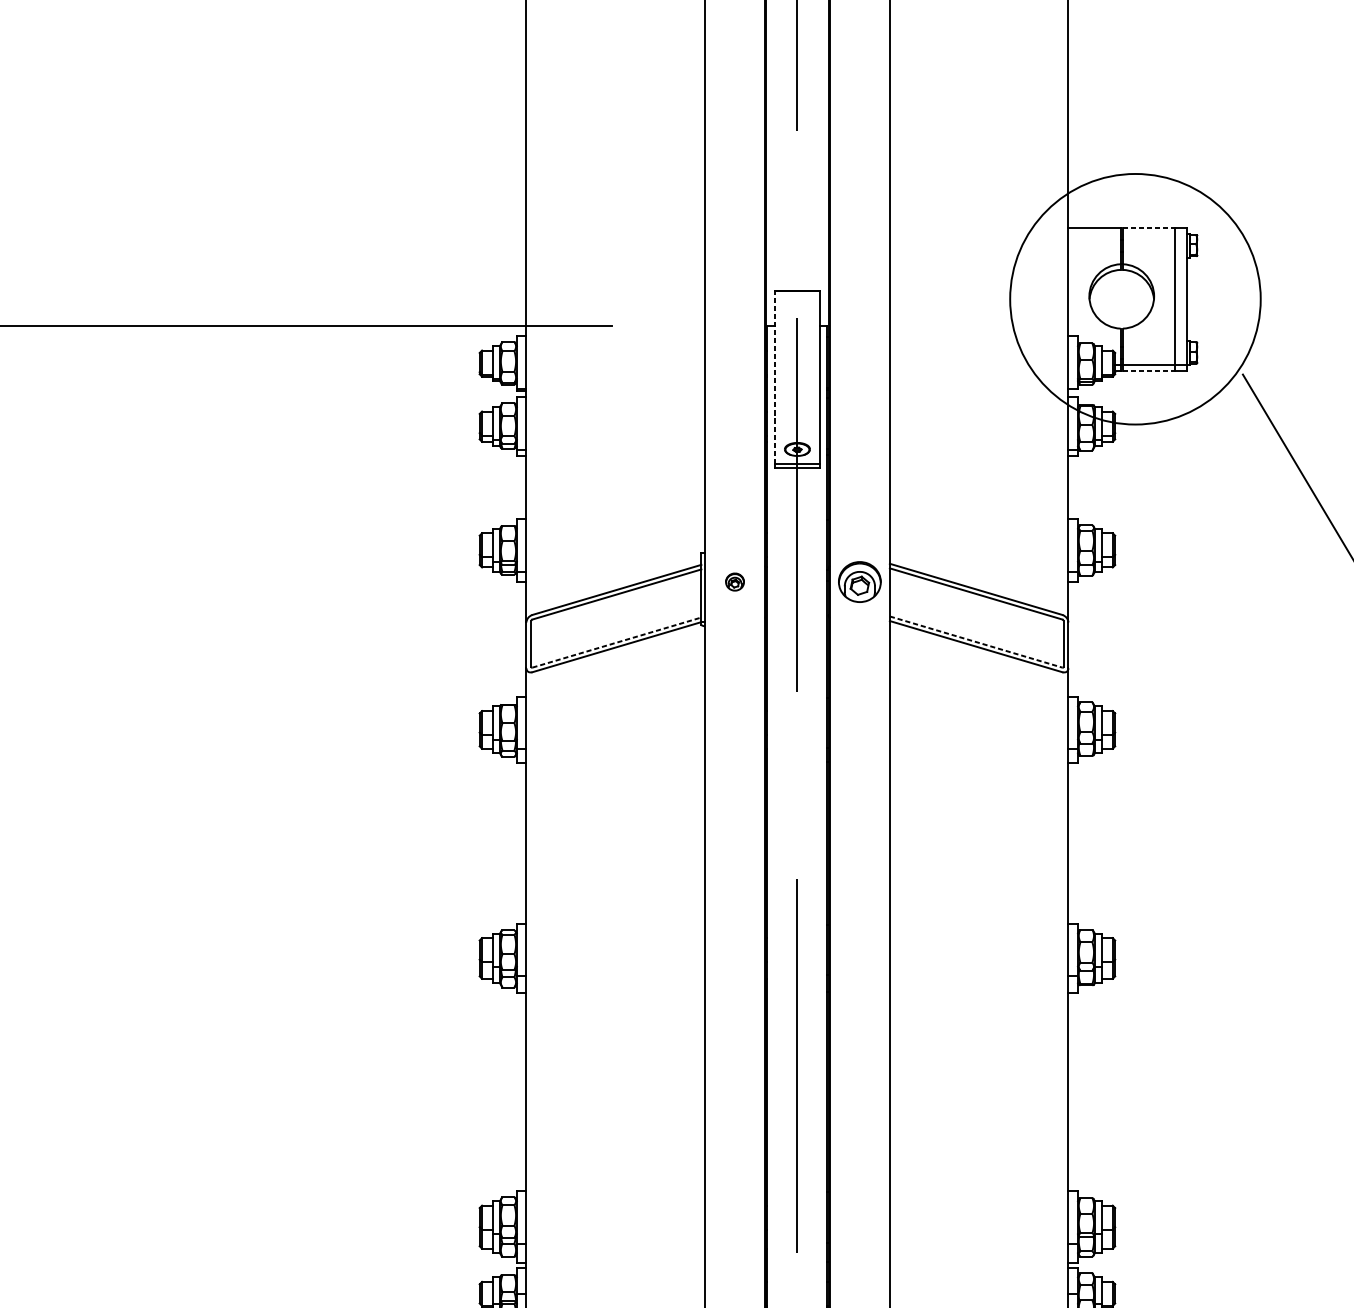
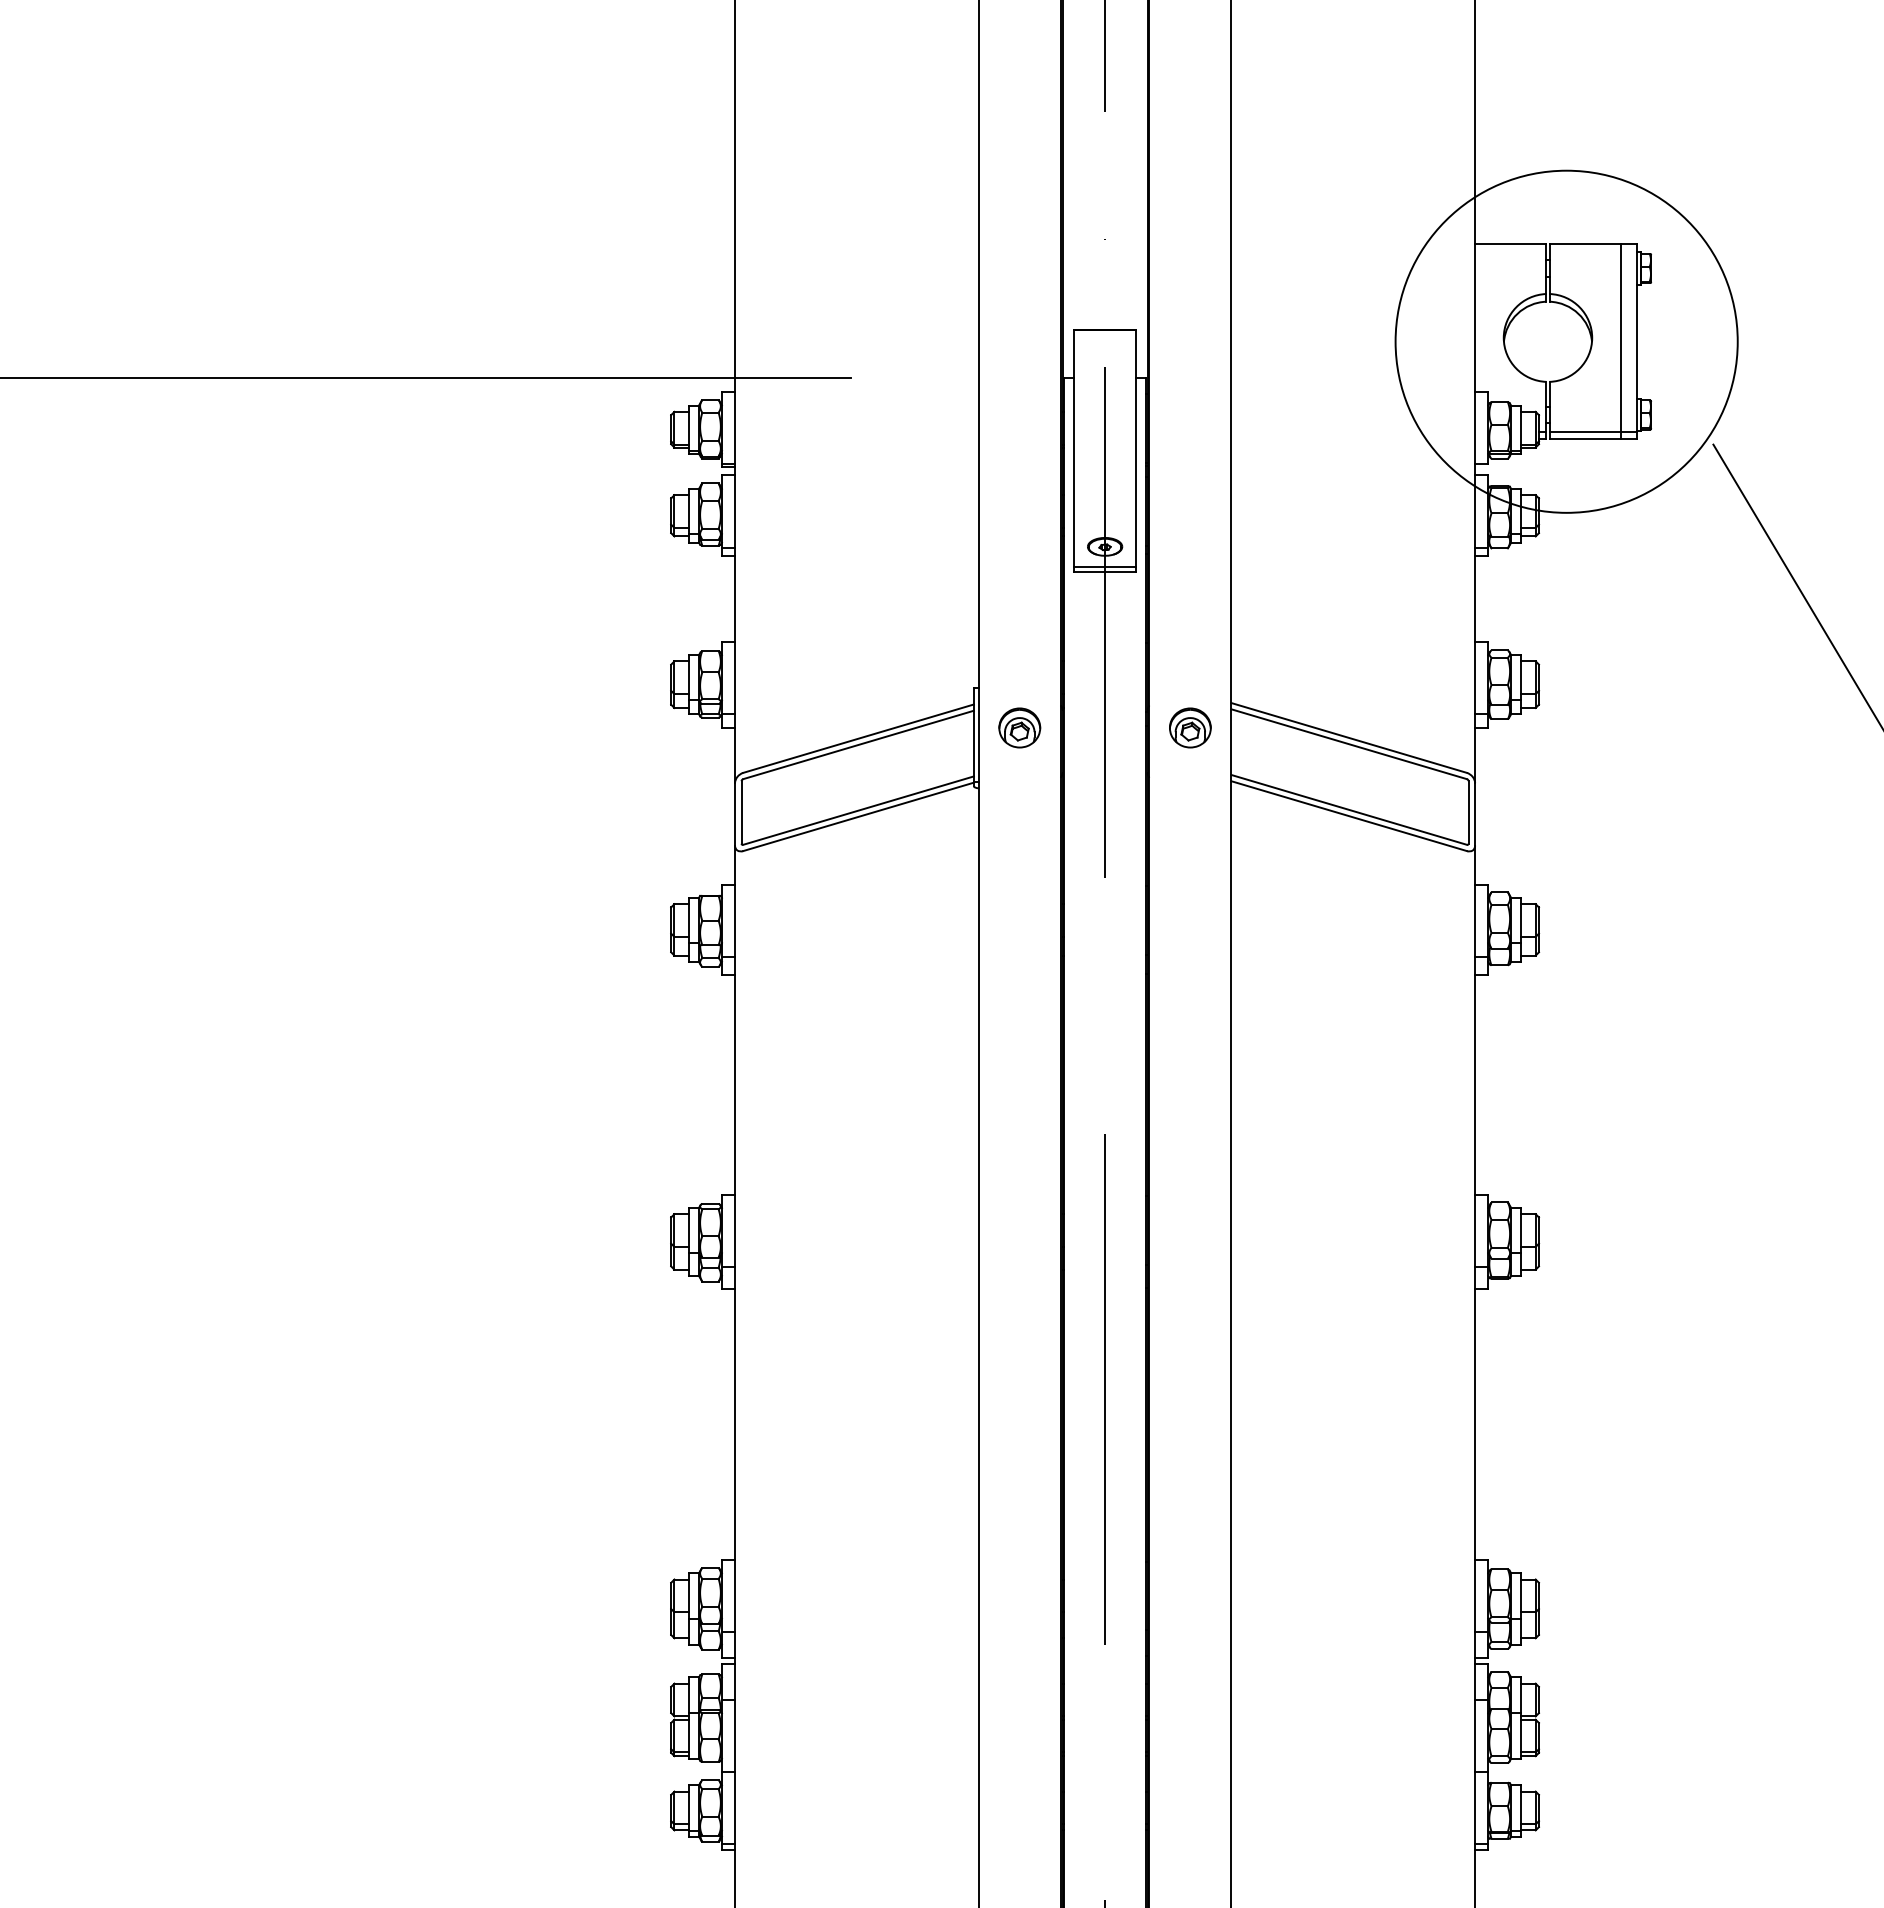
line: (1149, 228) -> (1585, 244), dashed -> solid
line: (1149, 370) -> (1585, 439), dashed -> solid
line: (774, 377) -> (1073, 448), dashed -> solid
part: (734, 581) -> (1019, 727), size x1.67
part: (859, 581) -> (1190, 727), size x0.71
line: (976, 641) -> (1349, 809), dashed -> solid
line: (617, 642) -> (859, 810), dashed -> solid

